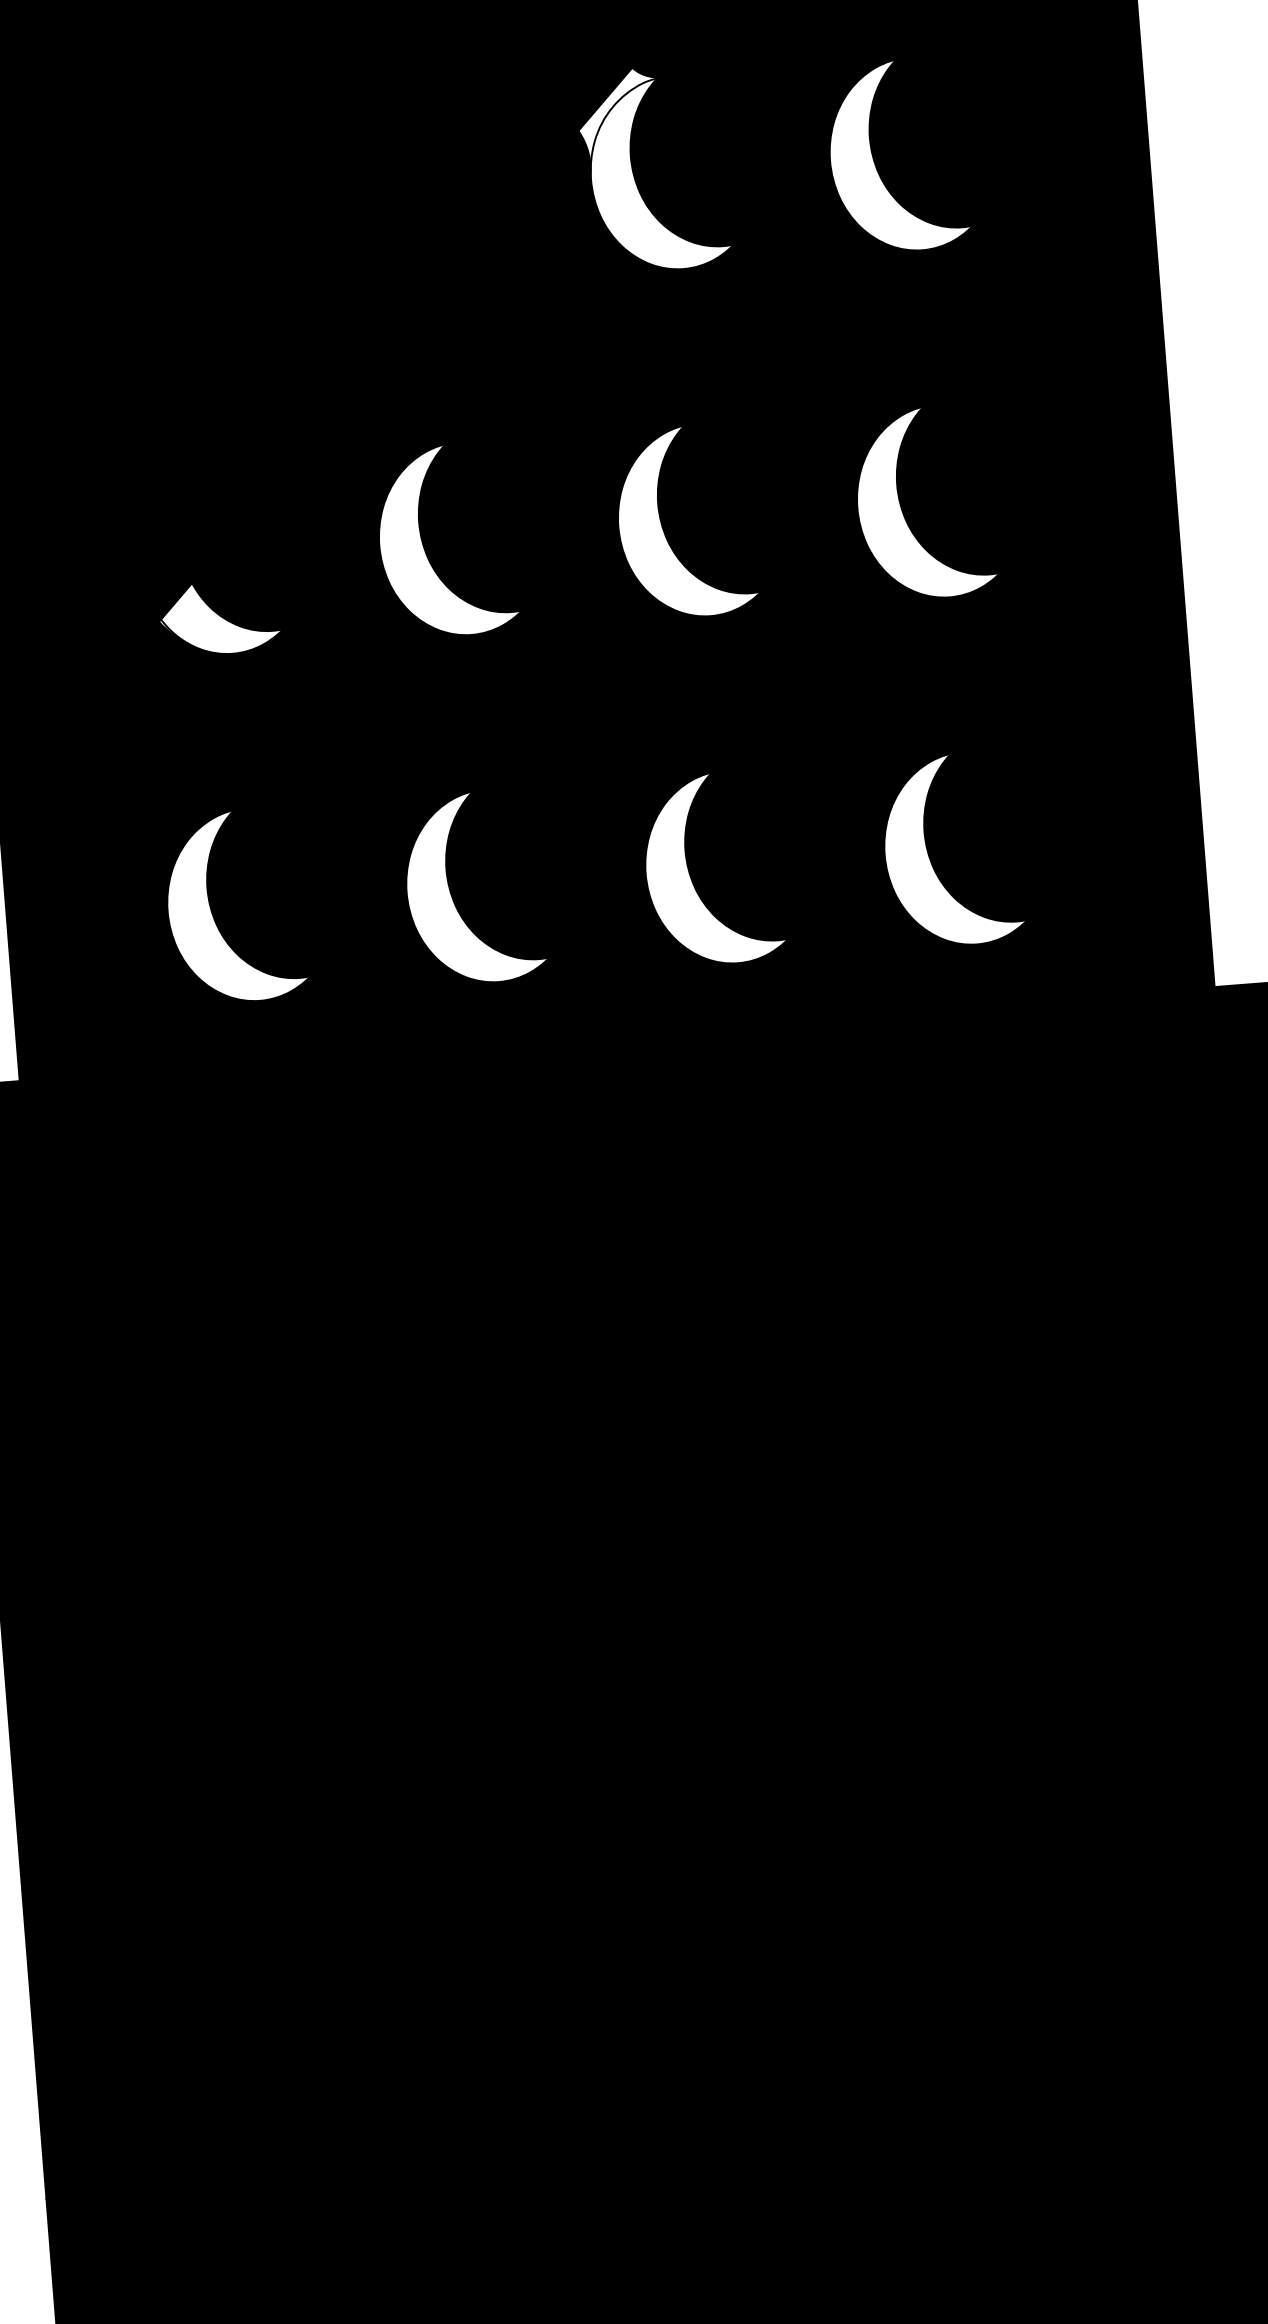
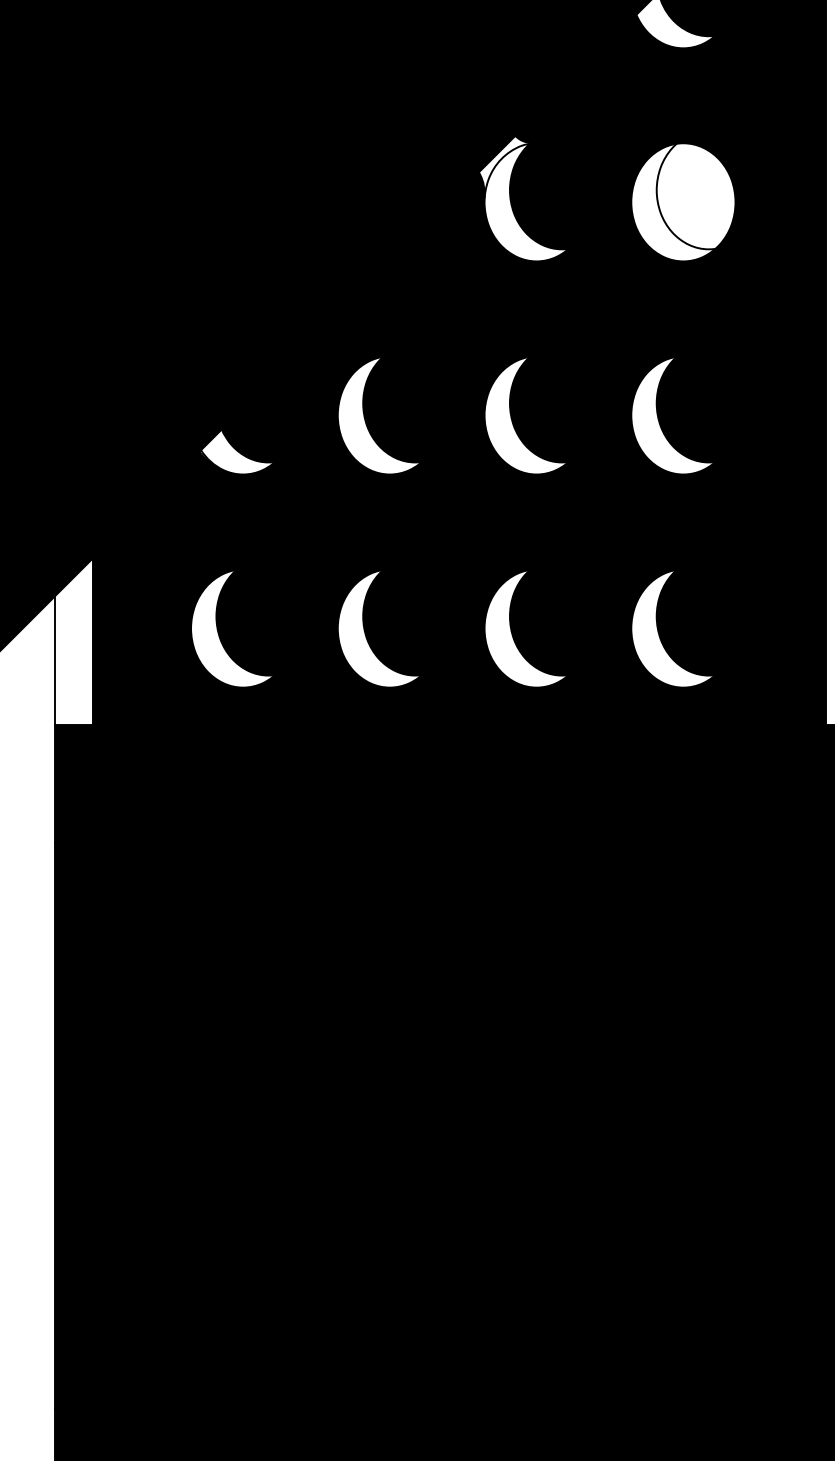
fill: (933, 142) -> (695, 196), removed

